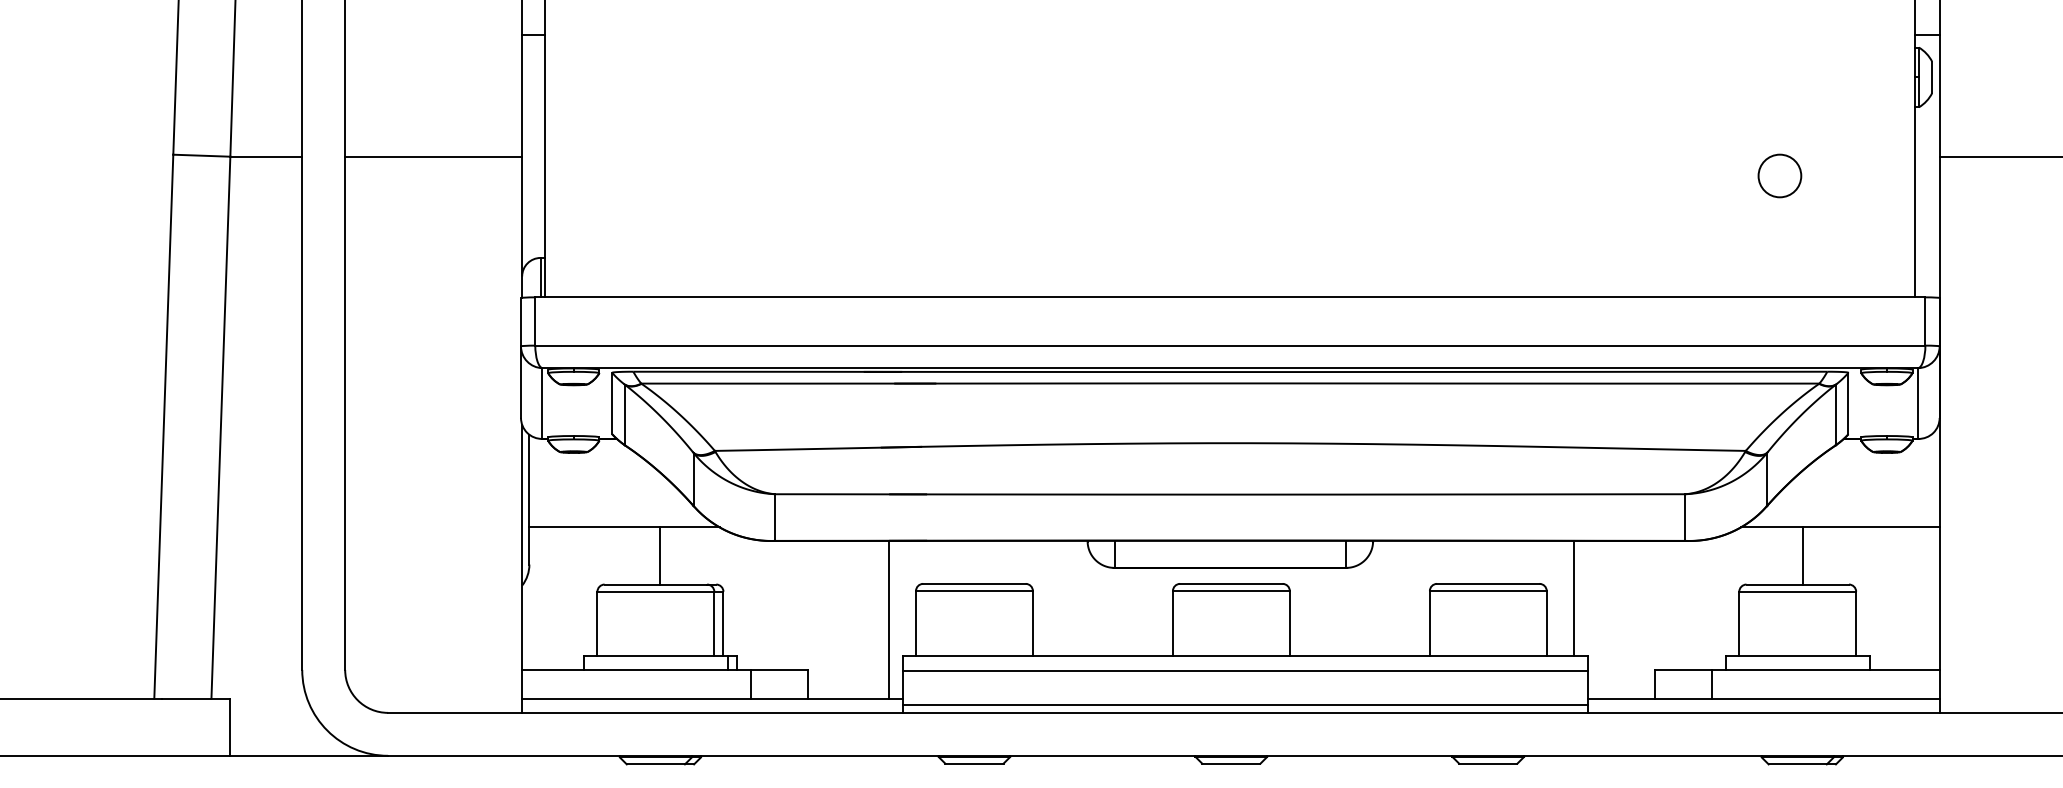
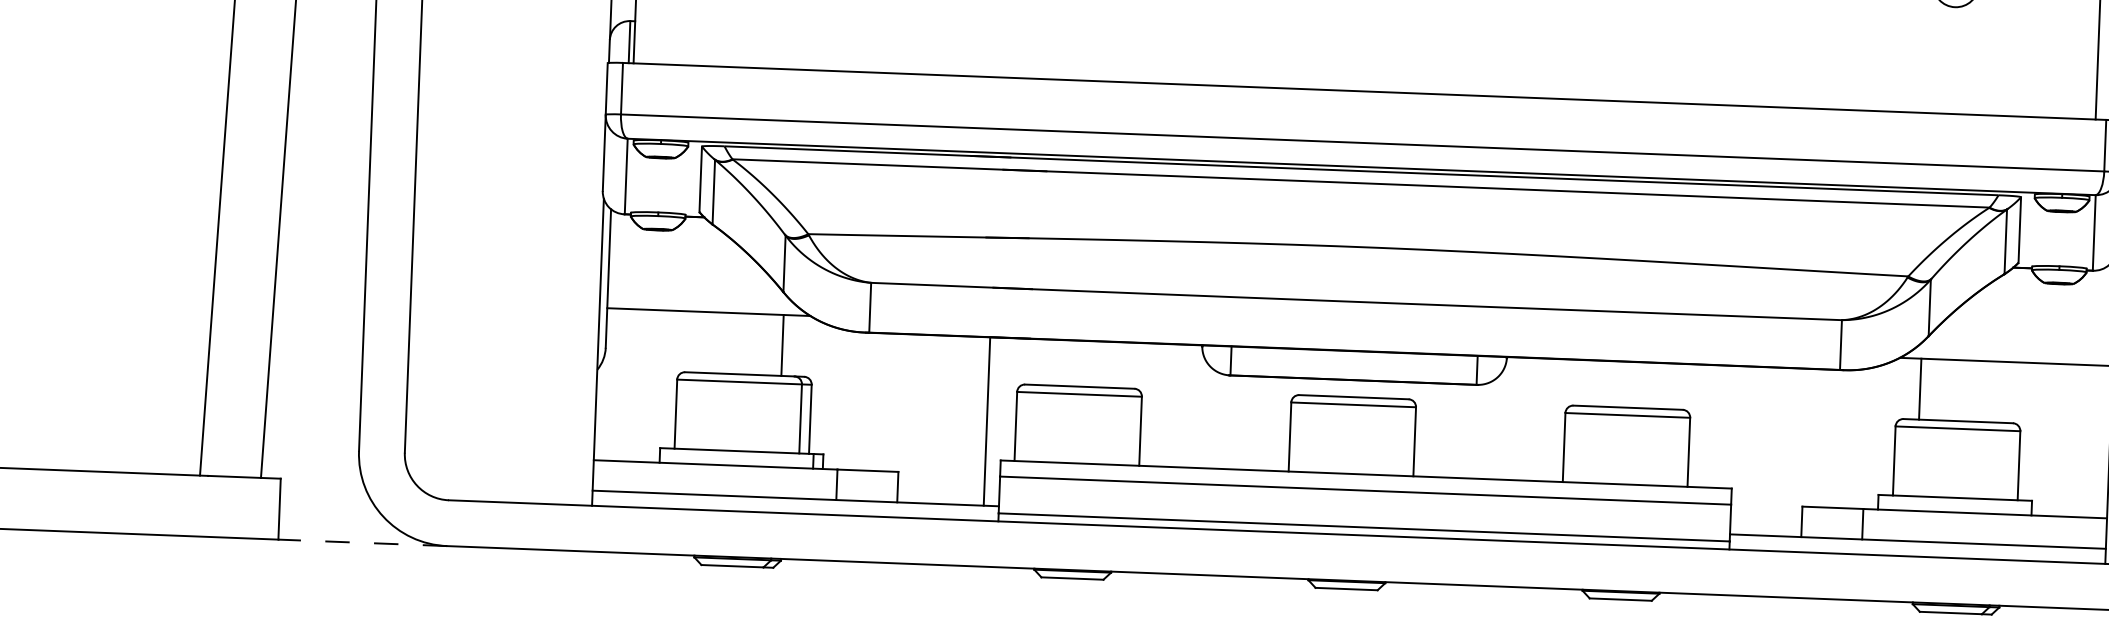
line: (659, 555) -> (782, 344), moved
line: (1803, 555) -> (1920, 388), moved
line: (1573, 597) -> (1718, 425), removed
line: (308, 755) -> (362, 542), solid -> dashed

